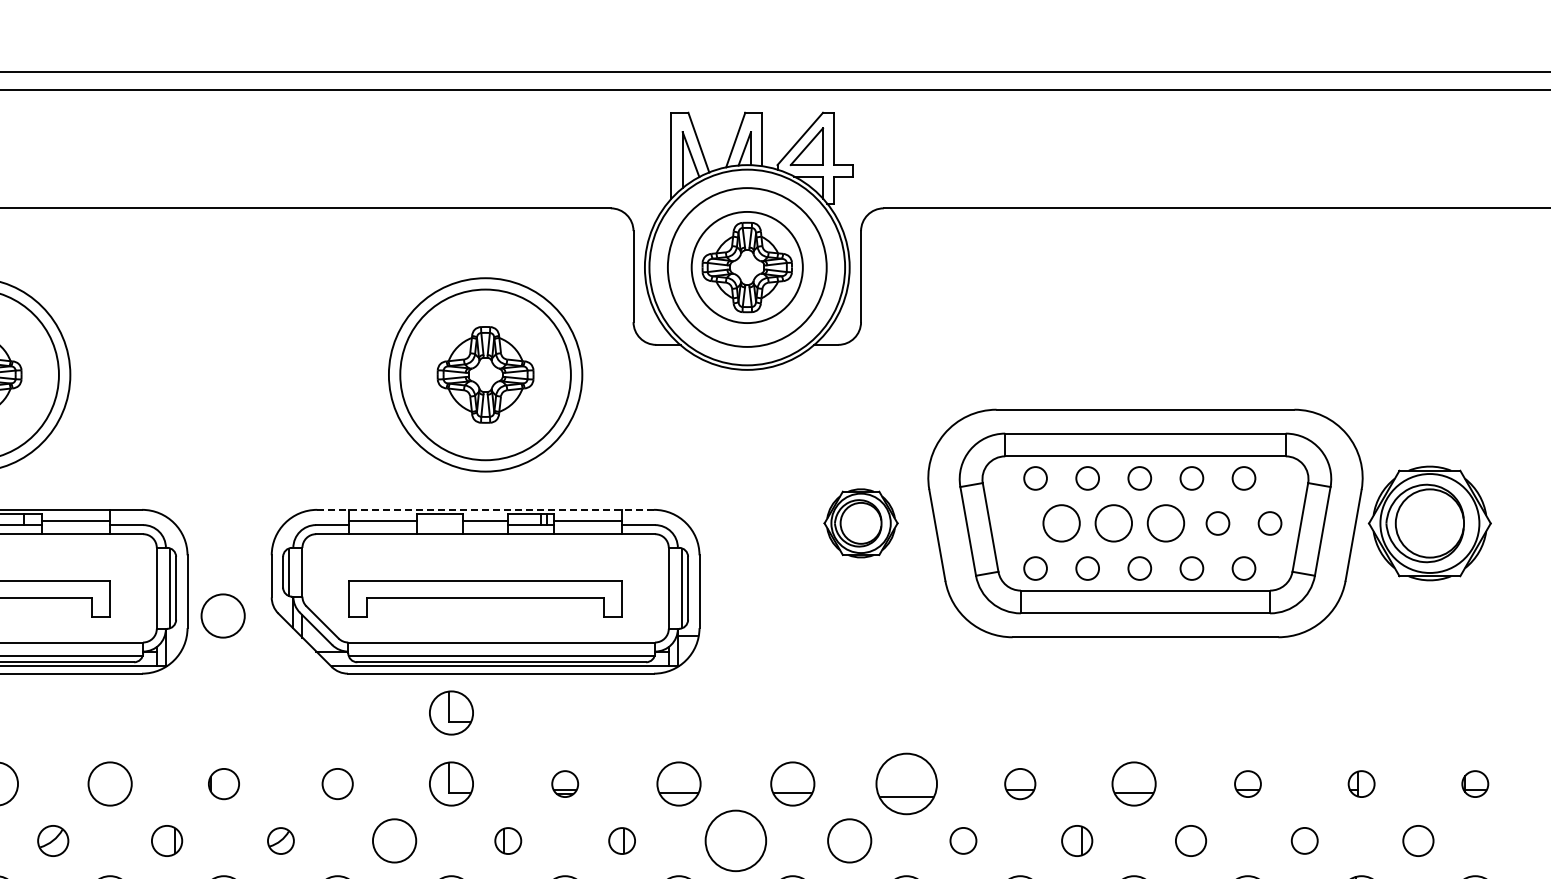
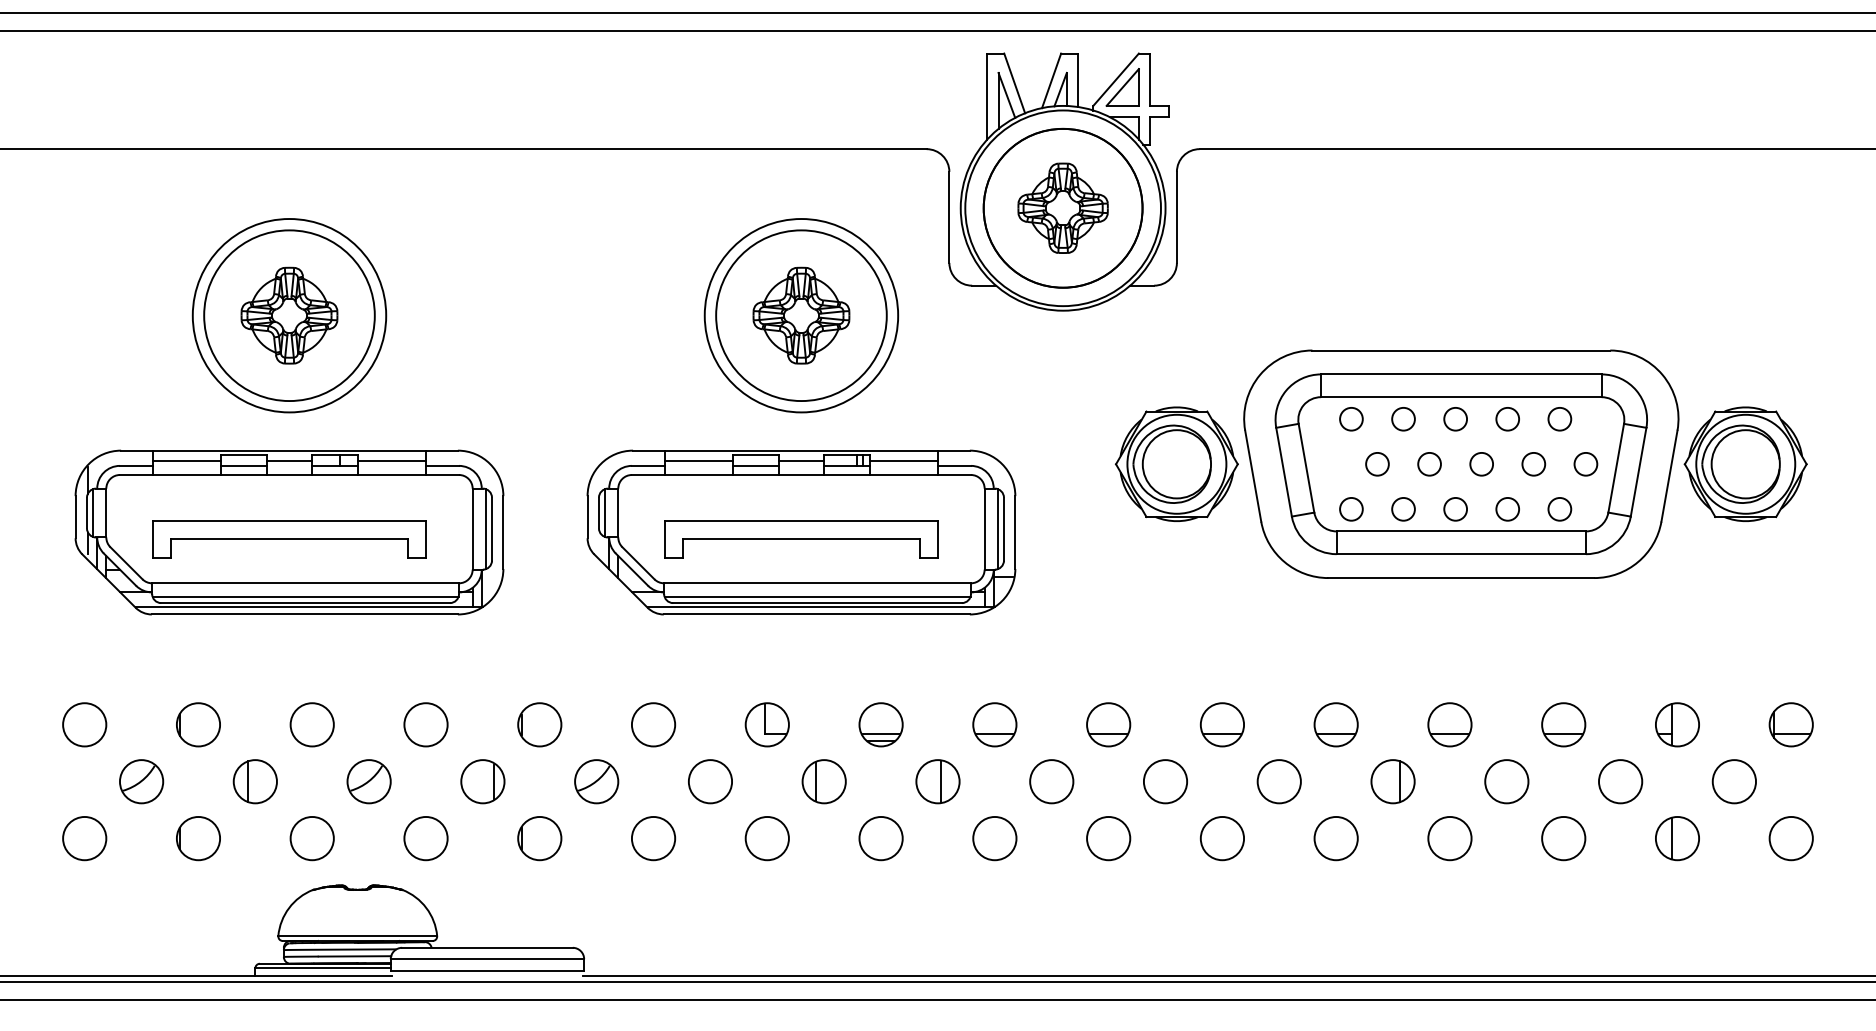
circle: (746, 266) -> (1062, 207), size x1.43
line: (484, 509) -> (800, 450), dashed -> solid
part: (860, 522) -> (1176, 463), size x1.67
circle: (1061, 523) -> (1377, 464), size x0.62
circle: (1113, 523) -> (1429, 464), size x0.62
circle: (1165, 523) -> (1481, 464), size x0.62
line: (439, 524) -> (755, 465), added
circle: (222, 615) -> (538, 556), removed
part: (450, 712) -> (766, 653), removed
part: (223, 783) -> (539, 724), size x1.43
circle: (337, 783) -> (653, 724), size x1.43
part: (564, 783) -> (880, 724), size x1.67
part: (905, 783) -> (1221, 724), size x0.71
part: (1019, 783) -> (1335, 724), size x1.43
part: (1247, 783) -> (1563, 724), size x1.67
part: (1361, 783) -> (1677, 724), size x1.67
part: (1474, 783) -> (1790, 724), size x1.67
part: (52, 840) -> (368, 781), size x1.43
part: (166, 840) -> (482, 781), size x1.43
part: (280, 840) -> (596, 781), size x1.67
part: (507, 840) -> (823, 781), size x1.67
part: (621, 840) -> (937, 781), size x1.67
circle: (735, 840) -> (1051, 781), size x0.71
circle: (962, 840) -> (1278, 781), size x1.67
part: (1076, 840) -> (1392, 781), size x1.43
circle: (1190, 840) -> (1506, 781), size x1.43
circle: (1304, 840) -> (1620, 781), size x1.67
circle: (1417, 840) -> (1733, 781), size x1.43

